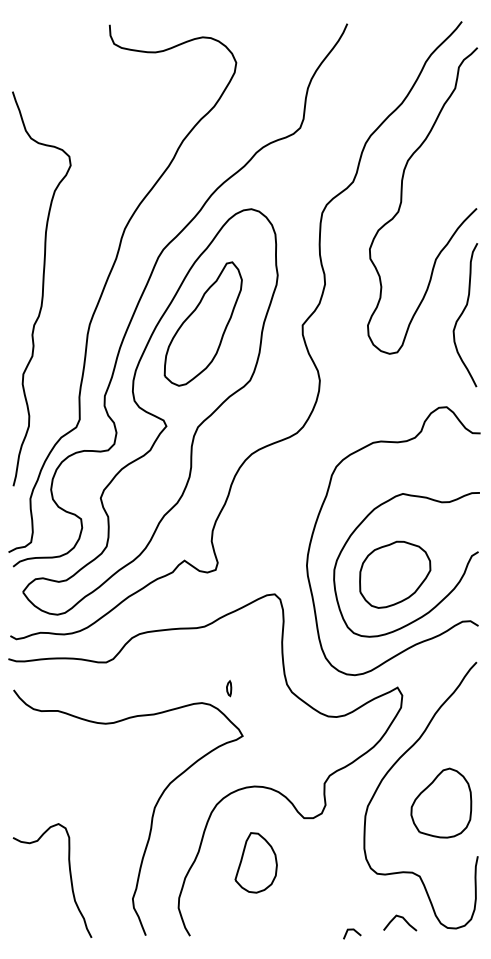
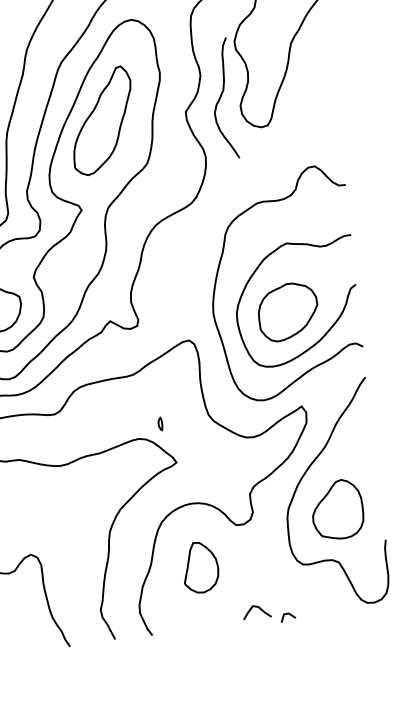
curve: (463, 313) -> (221, 97), moved
part: (441, 802) -> (337, 509), moved
curve: (401, 918) -> (257, 608), moved

